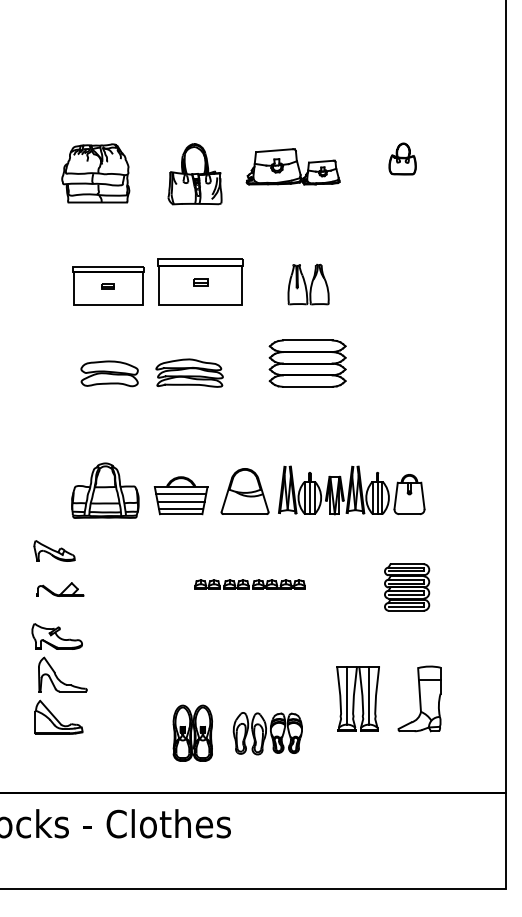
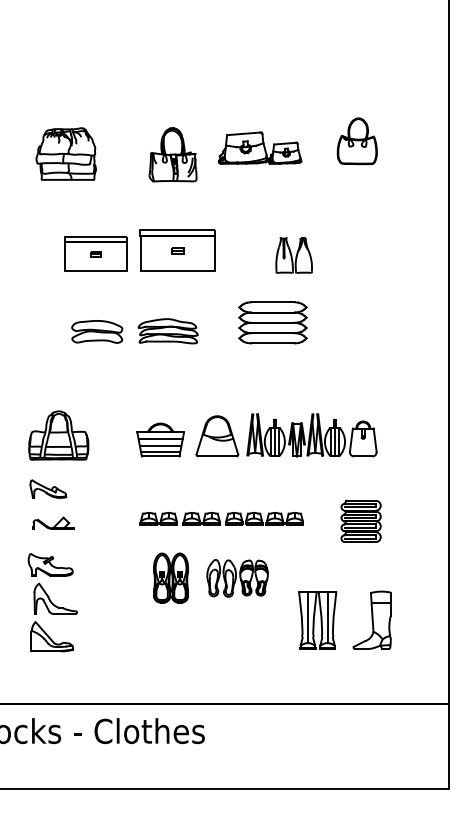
part: (402, 158) -> (357, 140), size x1.67
part: (95, 173) -> (66, 154), moved
part: (308, 284) -> (294, 255), moved
part: (105, 490) -> (58, 435), moved
part: (249, 584) -> (221, 518), size x1.67
part: (237, 732) -> (210, 577), moved

